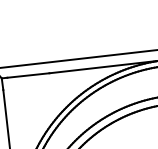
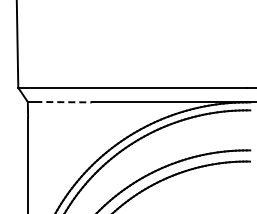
line: (29, 75) -> (64, 102), solid -> dashed

